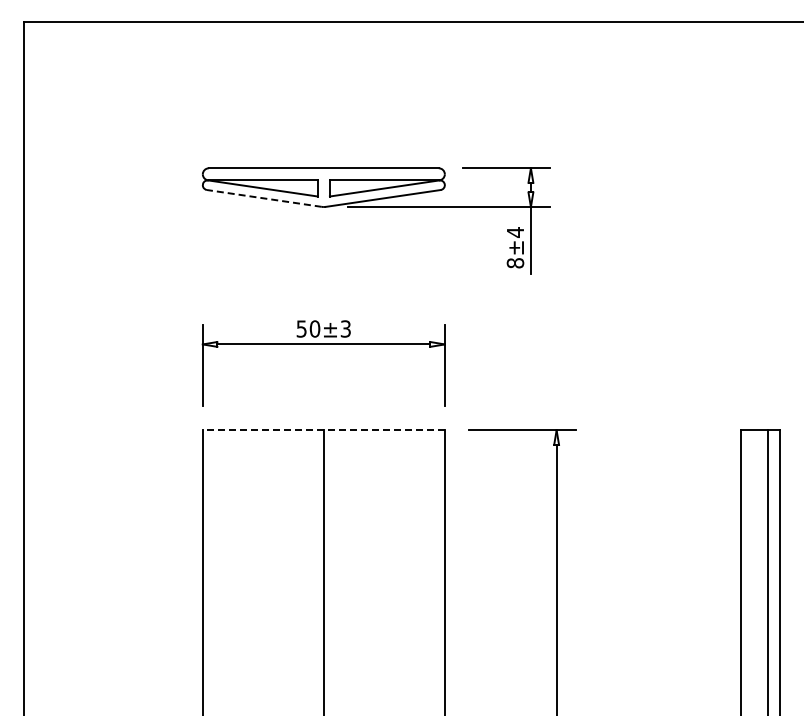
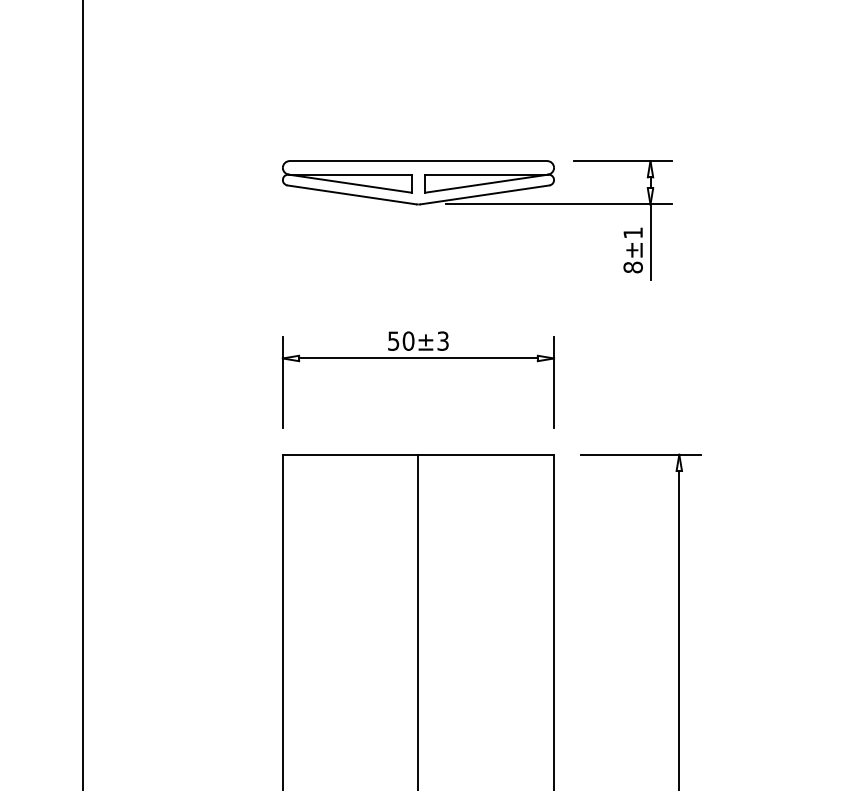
line: (264, 198) -> (351, 194), dashed -> solid
text: (515, 232) -> (633, 233), 8±4 -> 8±1
line: (323, 430) -> (418, 454), dashed -> solid

